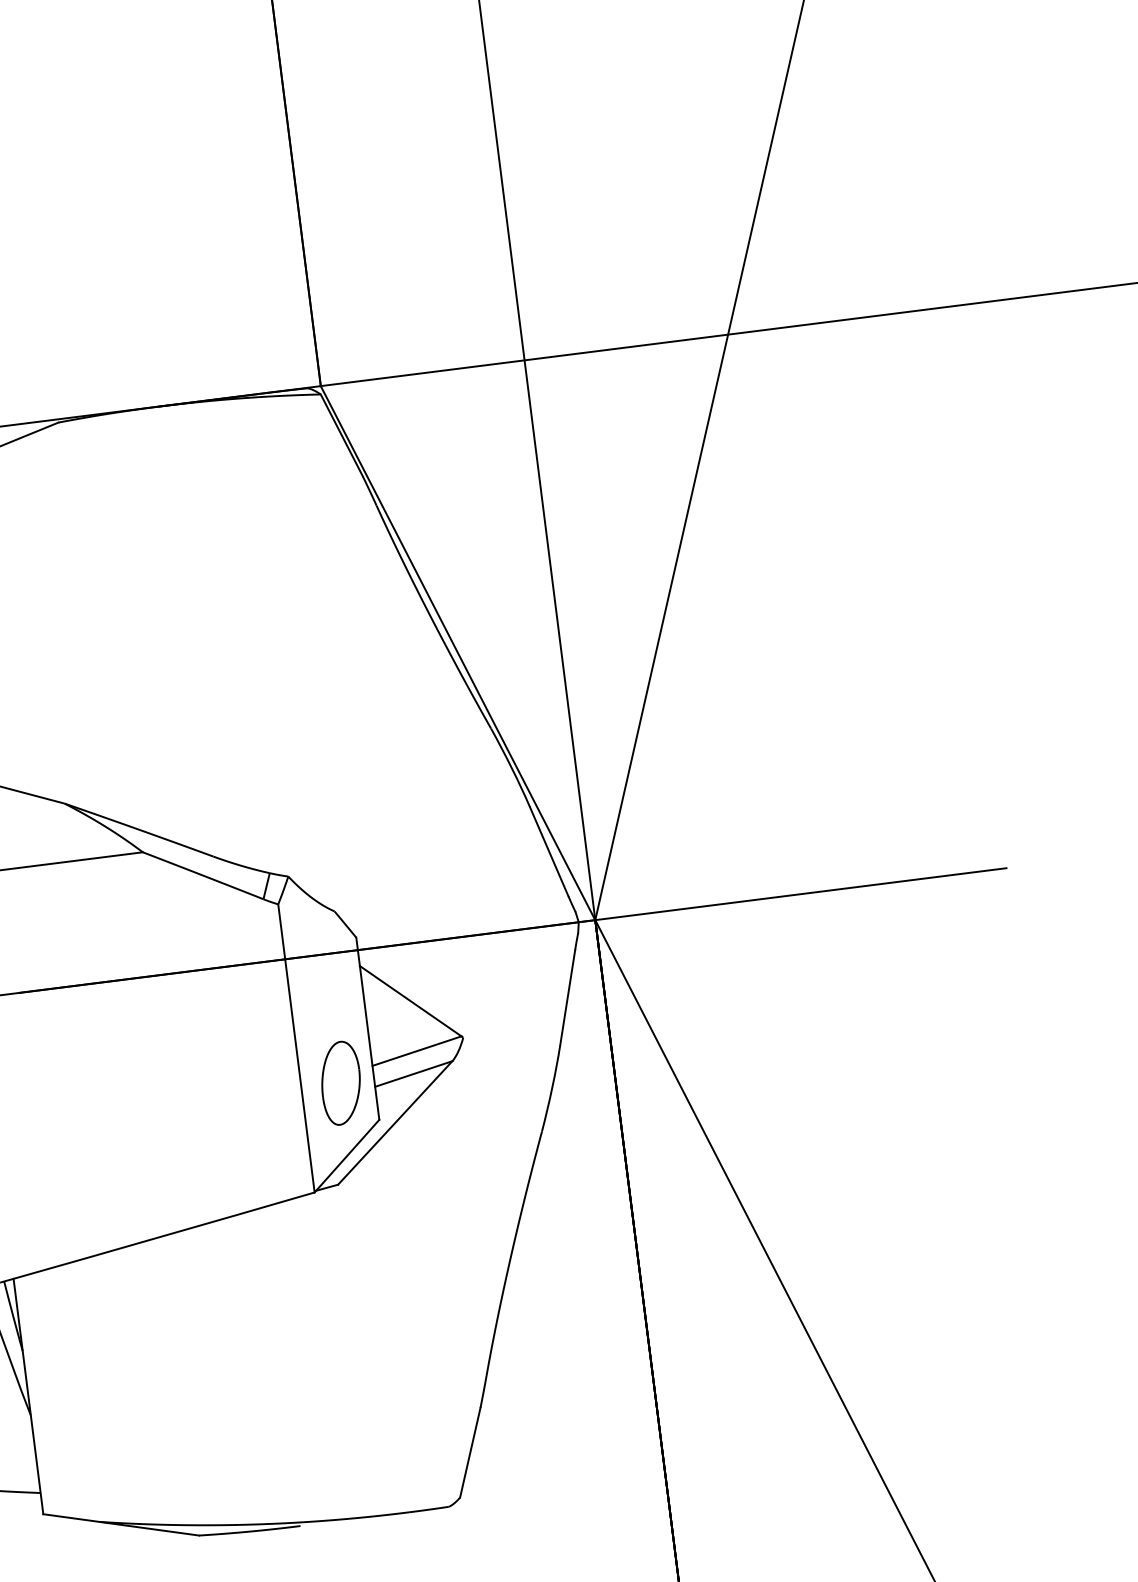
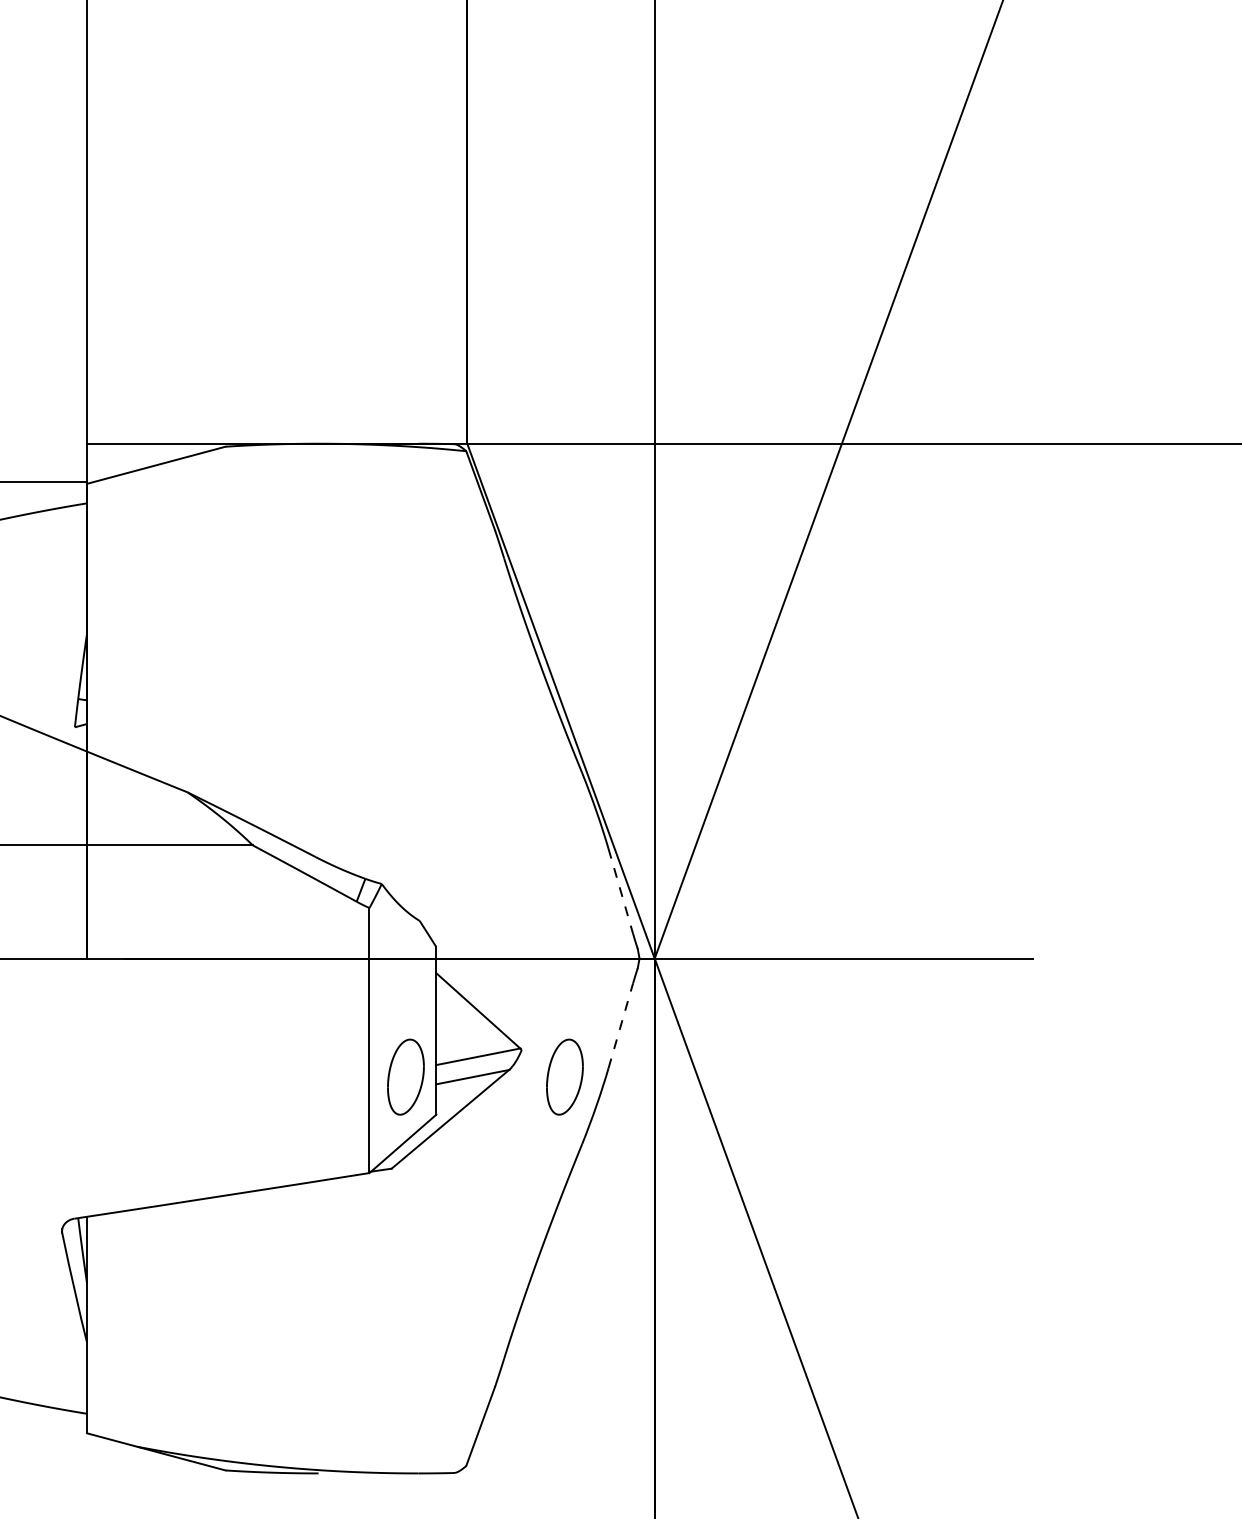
line: (548, 851) -> (620, 891), solid -> dashed
line: (567, 997) -> (620, 1025), solid -> dashed
part: (513, 1060) -> (564, 1076), added

